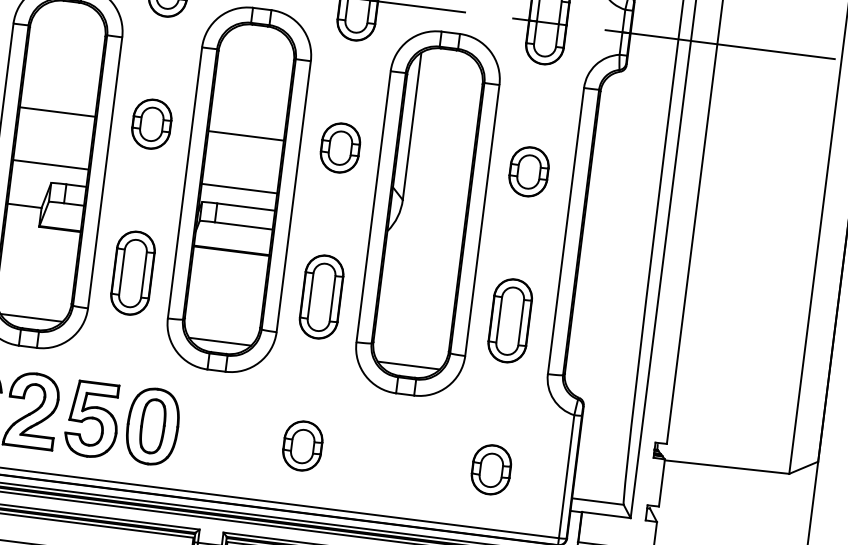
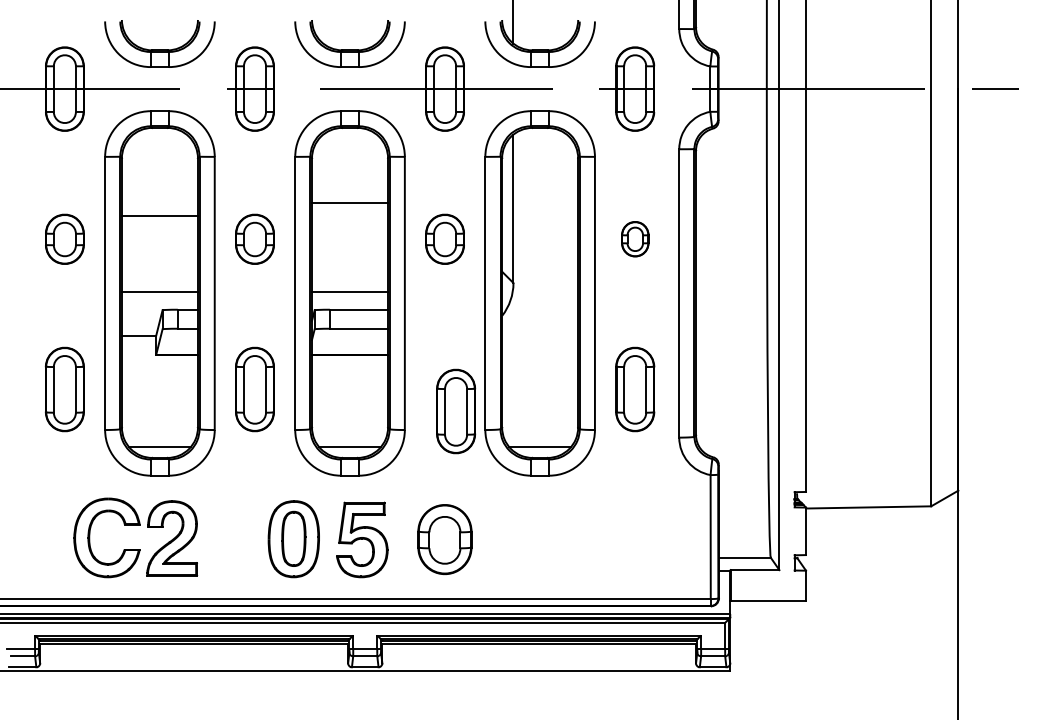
line: (57, 112) -> (159, 216), moved
line: (246, 136) -> (350, 203), moved
part: (529, 171) -> (635, 238), size x0.7
part: (322, 297) -> (456, 411), moved
part: (92, 419) -> (362, 539), moved
part: (303, 445) -> (445, 539), size x1.4
part: (491, 469) -> (635, 539), removed

